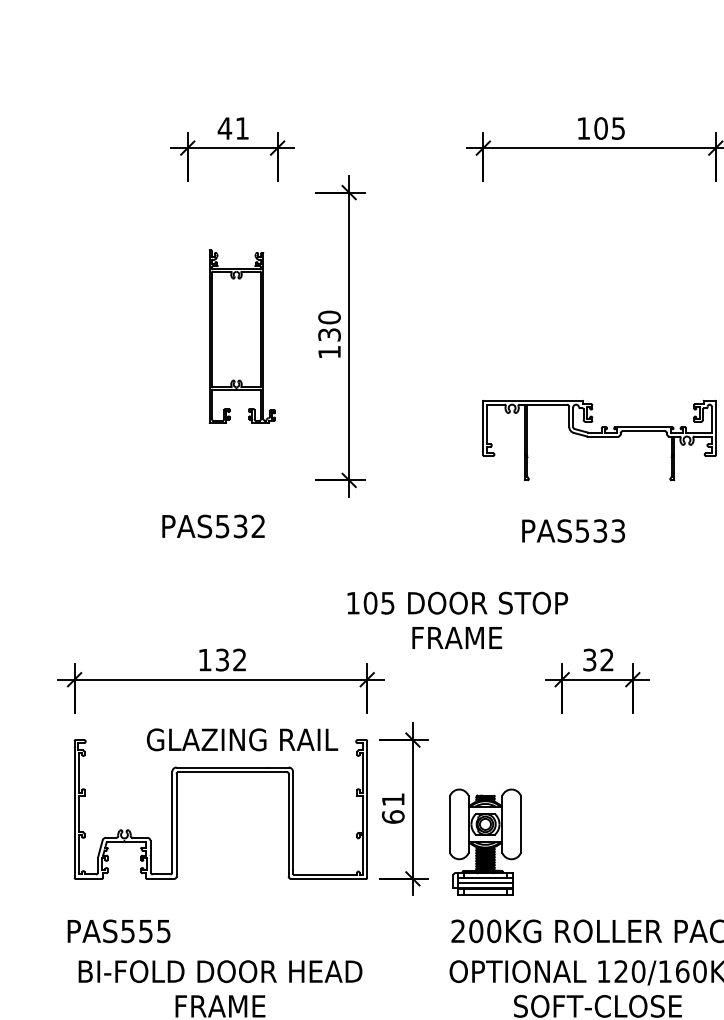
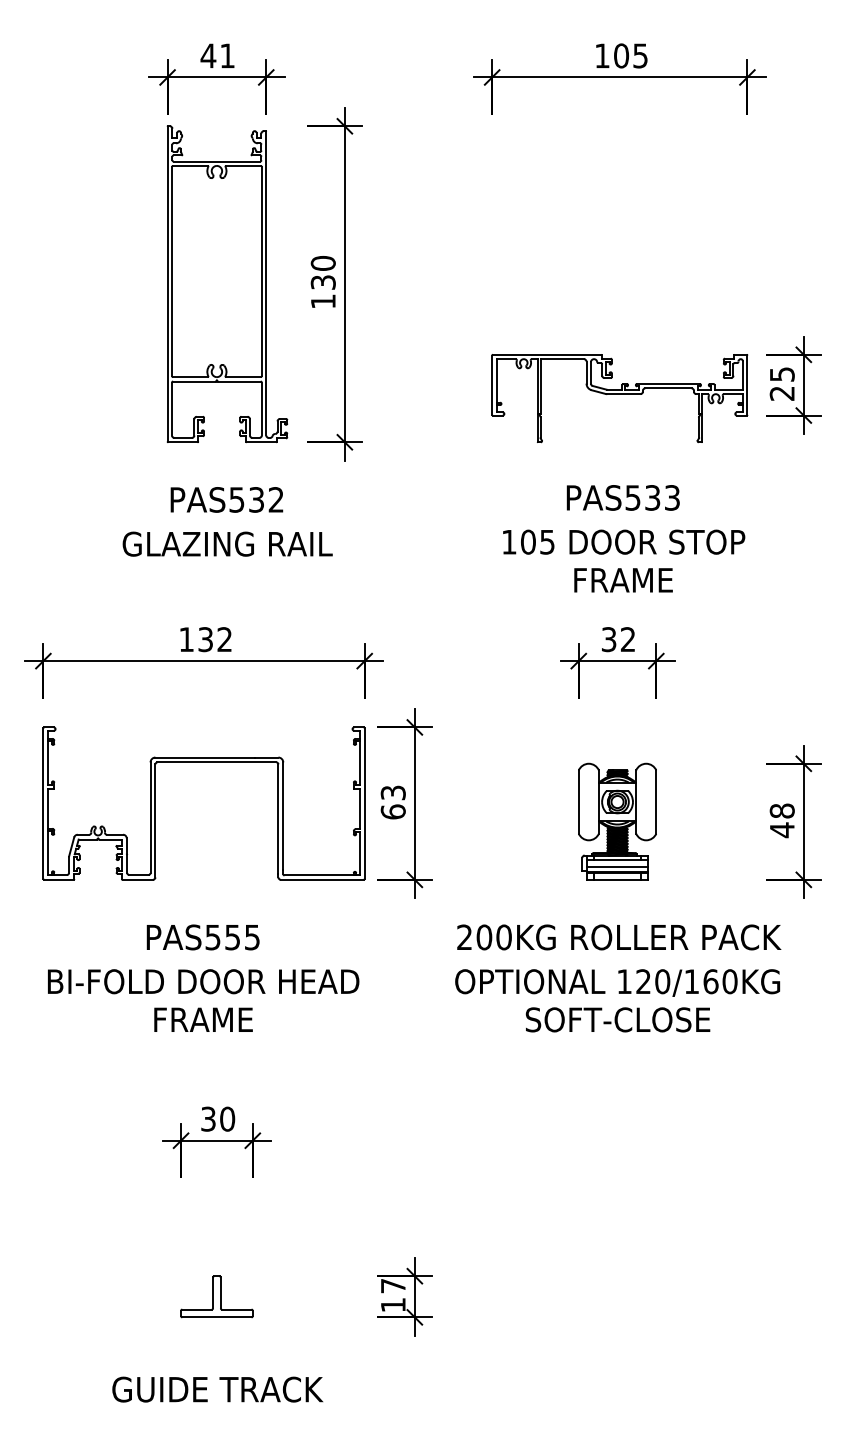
part: (242, 336) -> (227, 284), size x1.67
text: (213, 526) -> (226, 499), moved
text: (572, 530) -> (622, 497), moved
text: (458, 619) -> (624, 560), moved
text: (242, 739) -> (227, 543), moved
text: (392, 799) -> (392, 792), 61 -> 63
part: (485, 842) -> (617, 821), moved
text: (118, 931) -> (202, 937), moved

